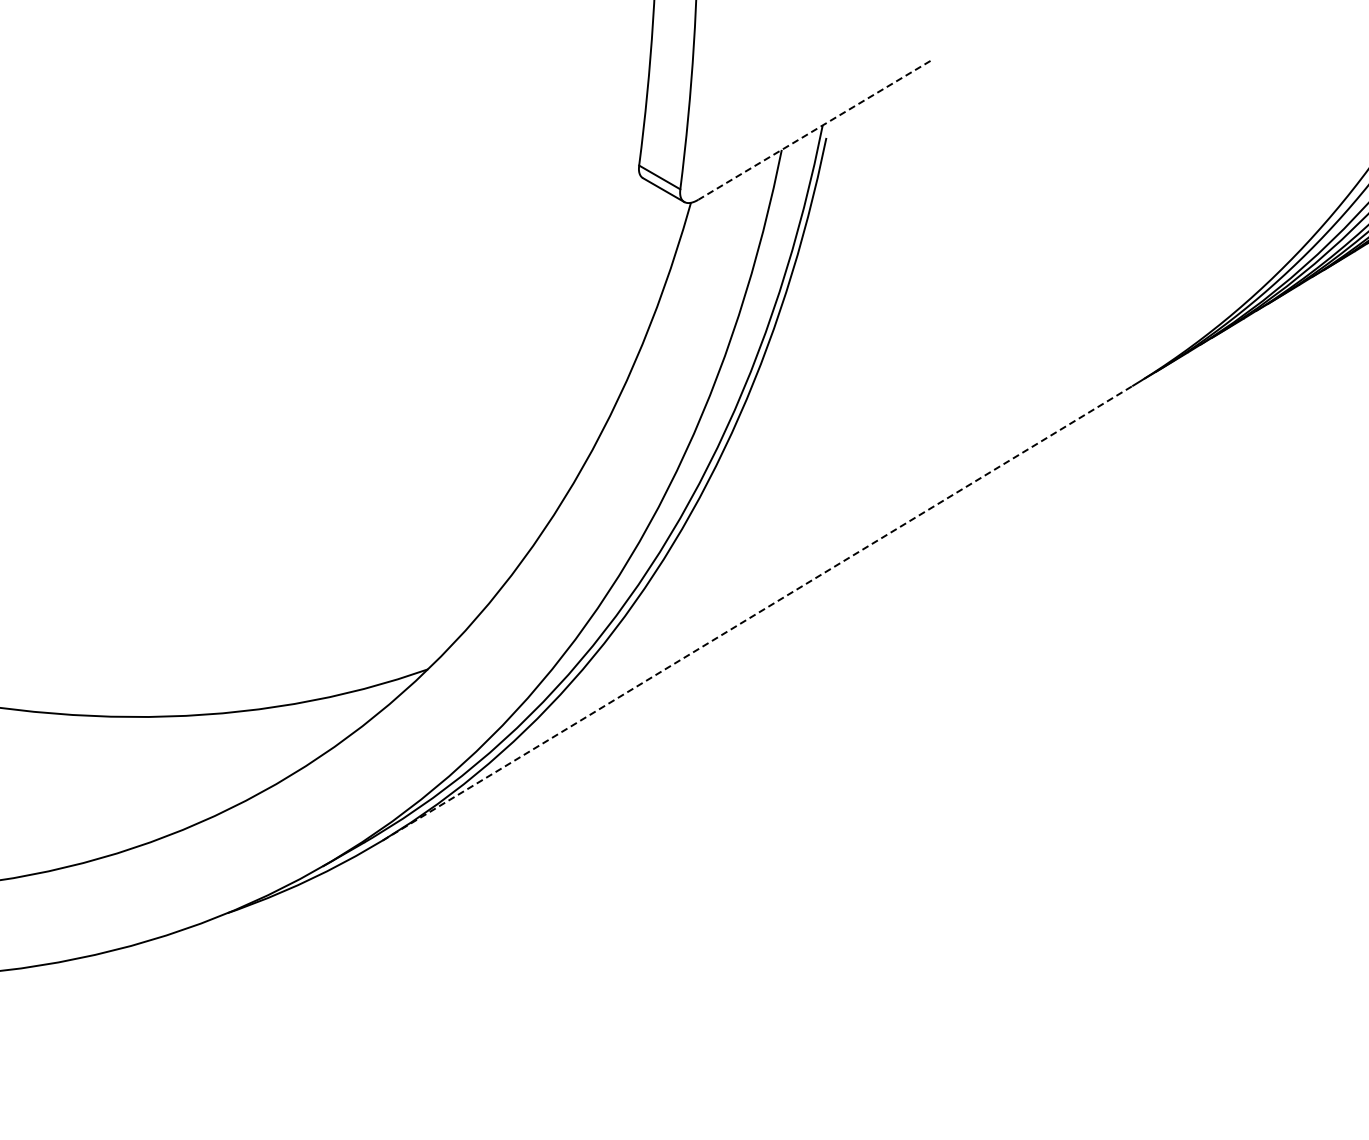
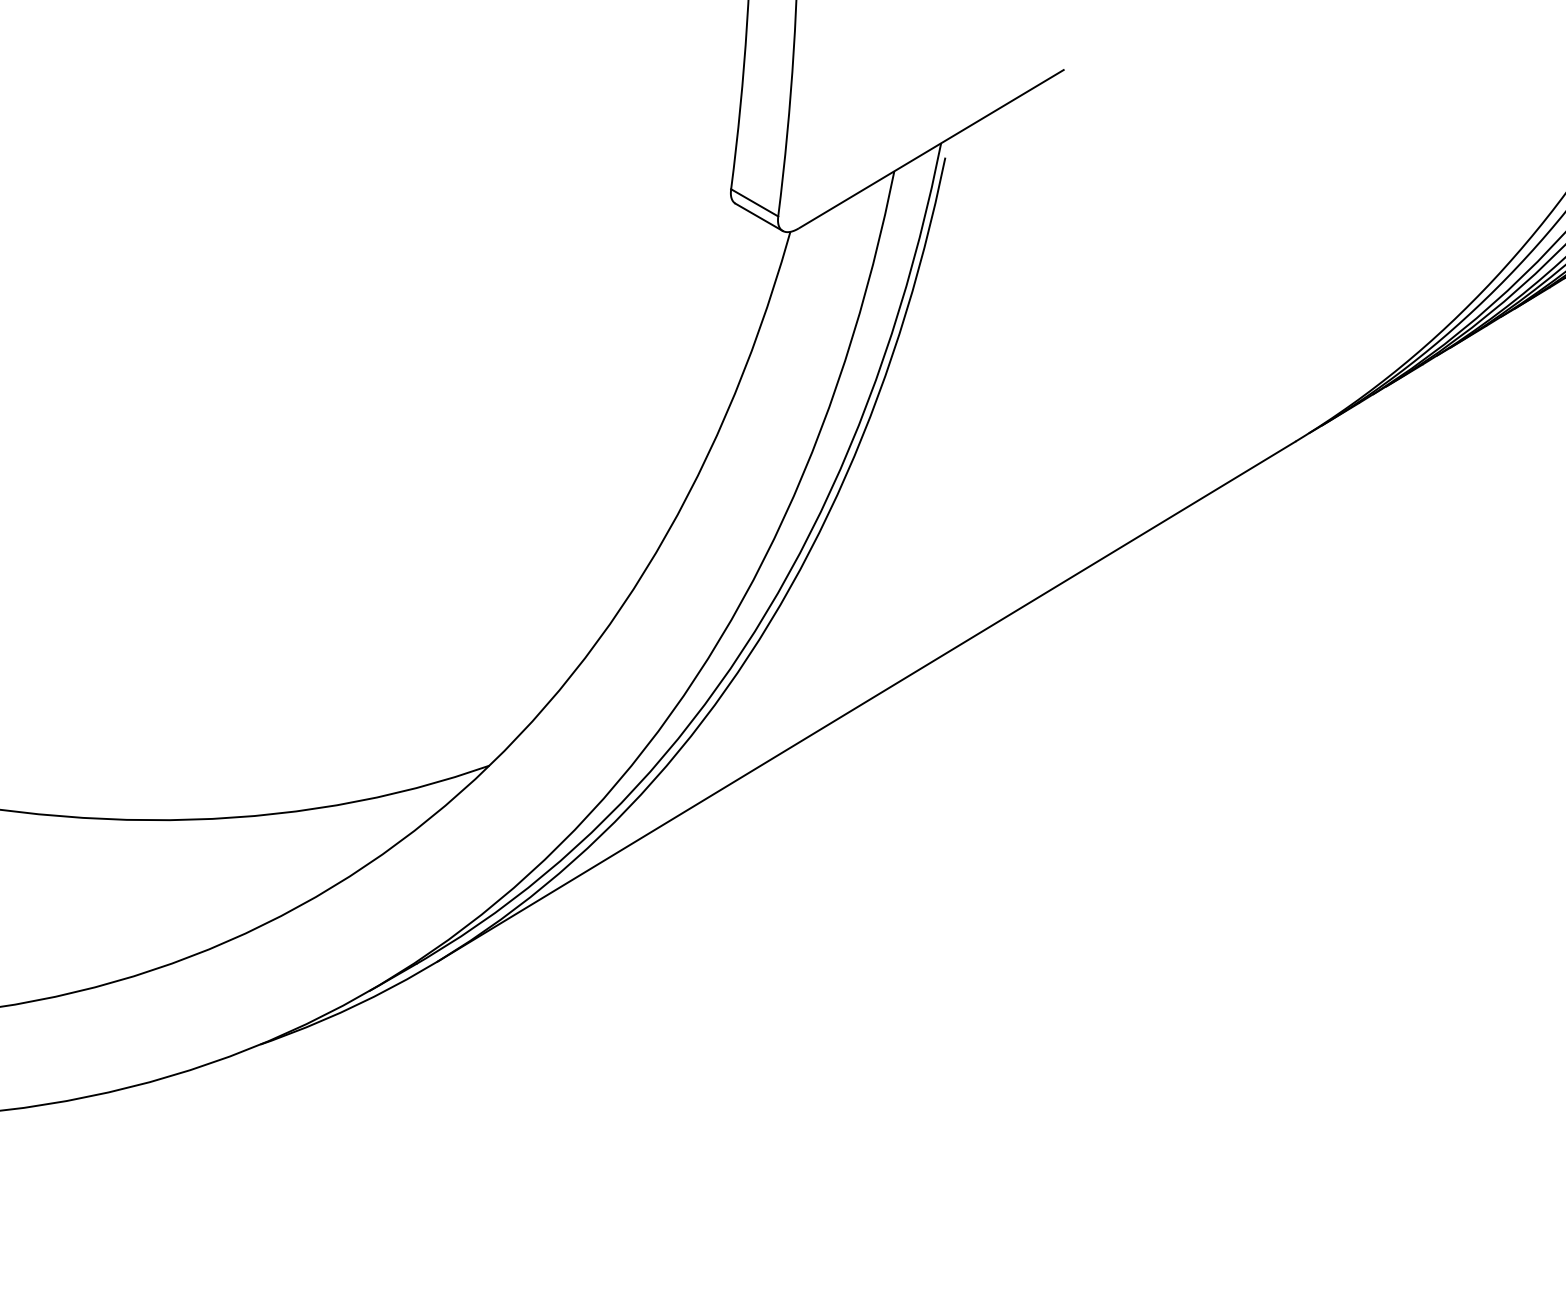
line: (813, 131) -> (930, 150), dashed -> solid
line: (757, 613) -> (866, 701), dashed -> solid

